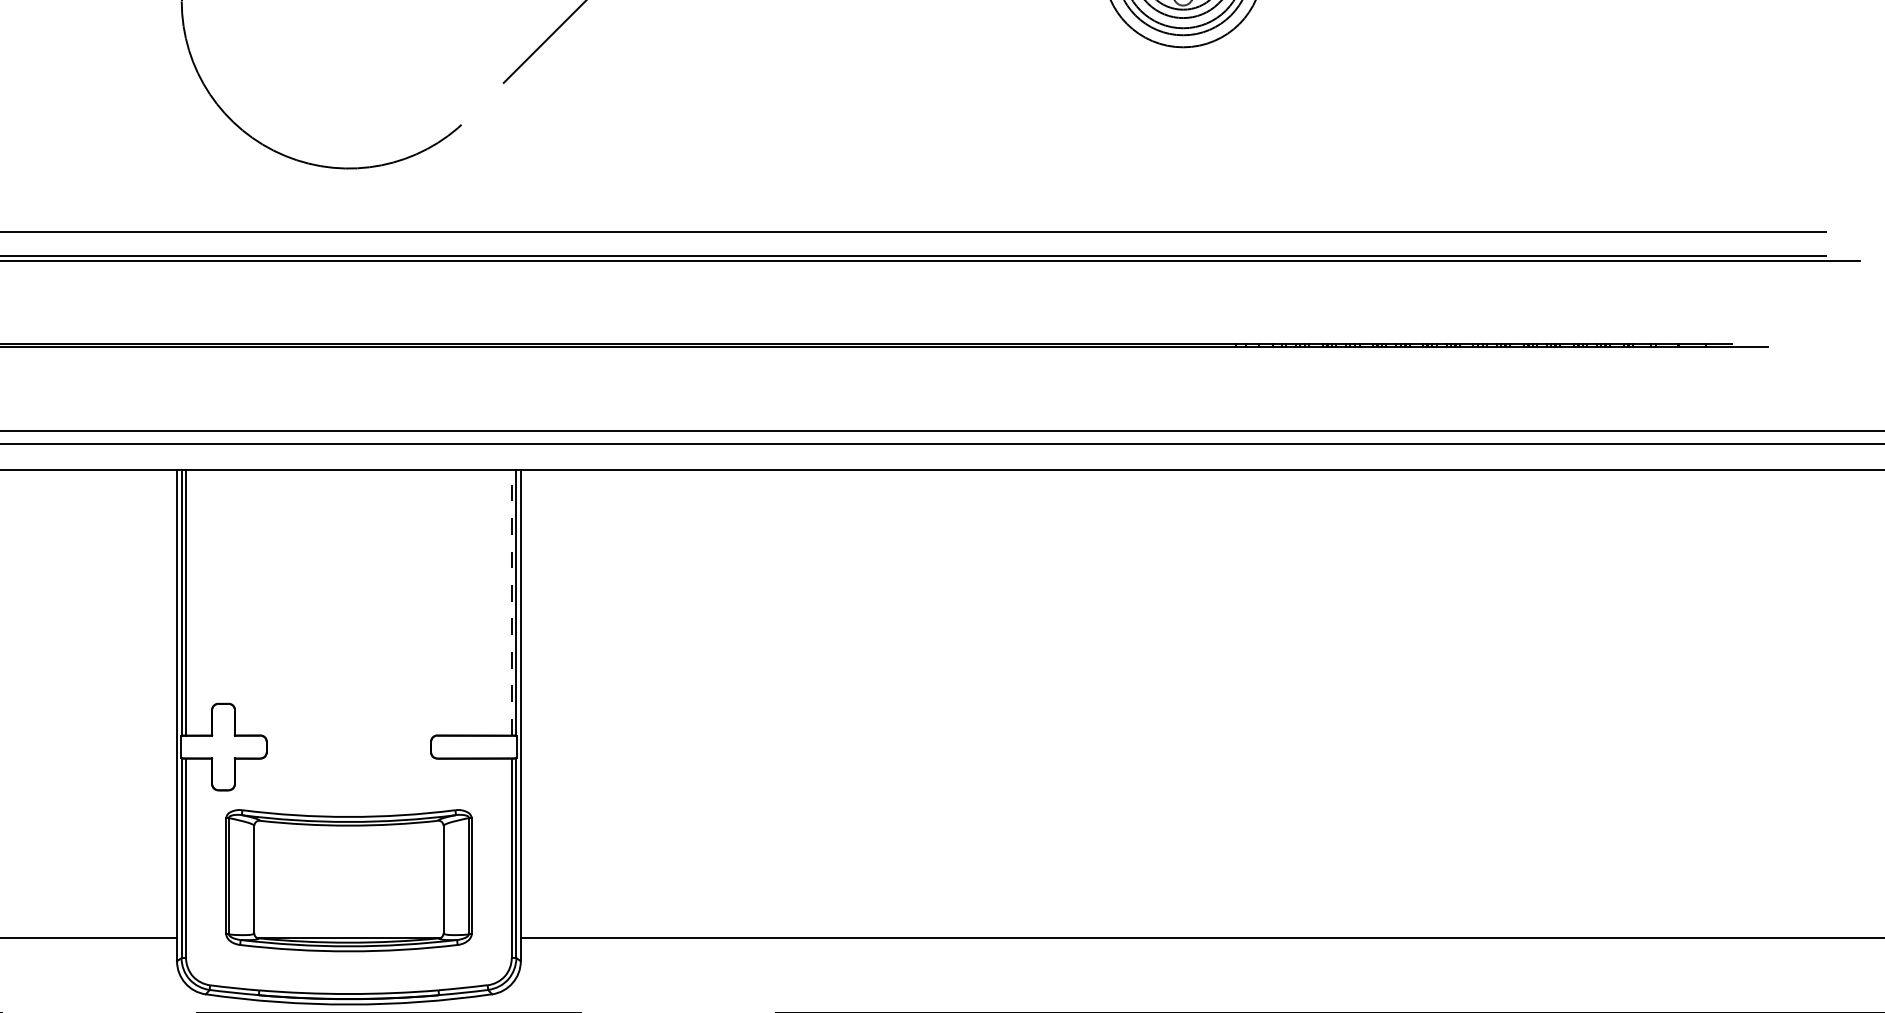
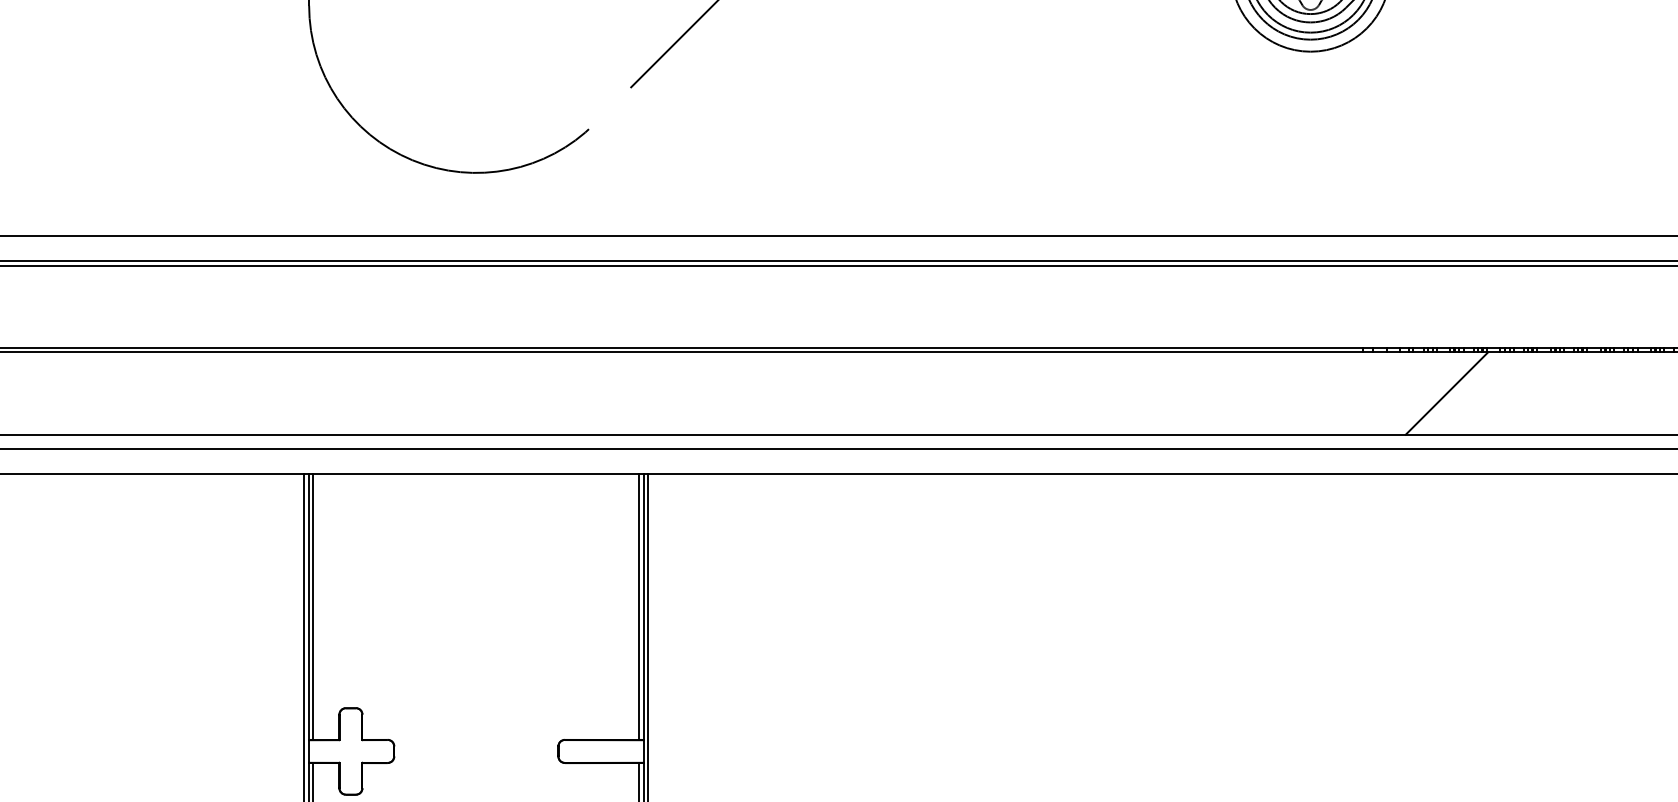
hatch: (1319, 389) -> (1446, 393), added
line: (511, 602) -> (638, 606), dashed -> solid

